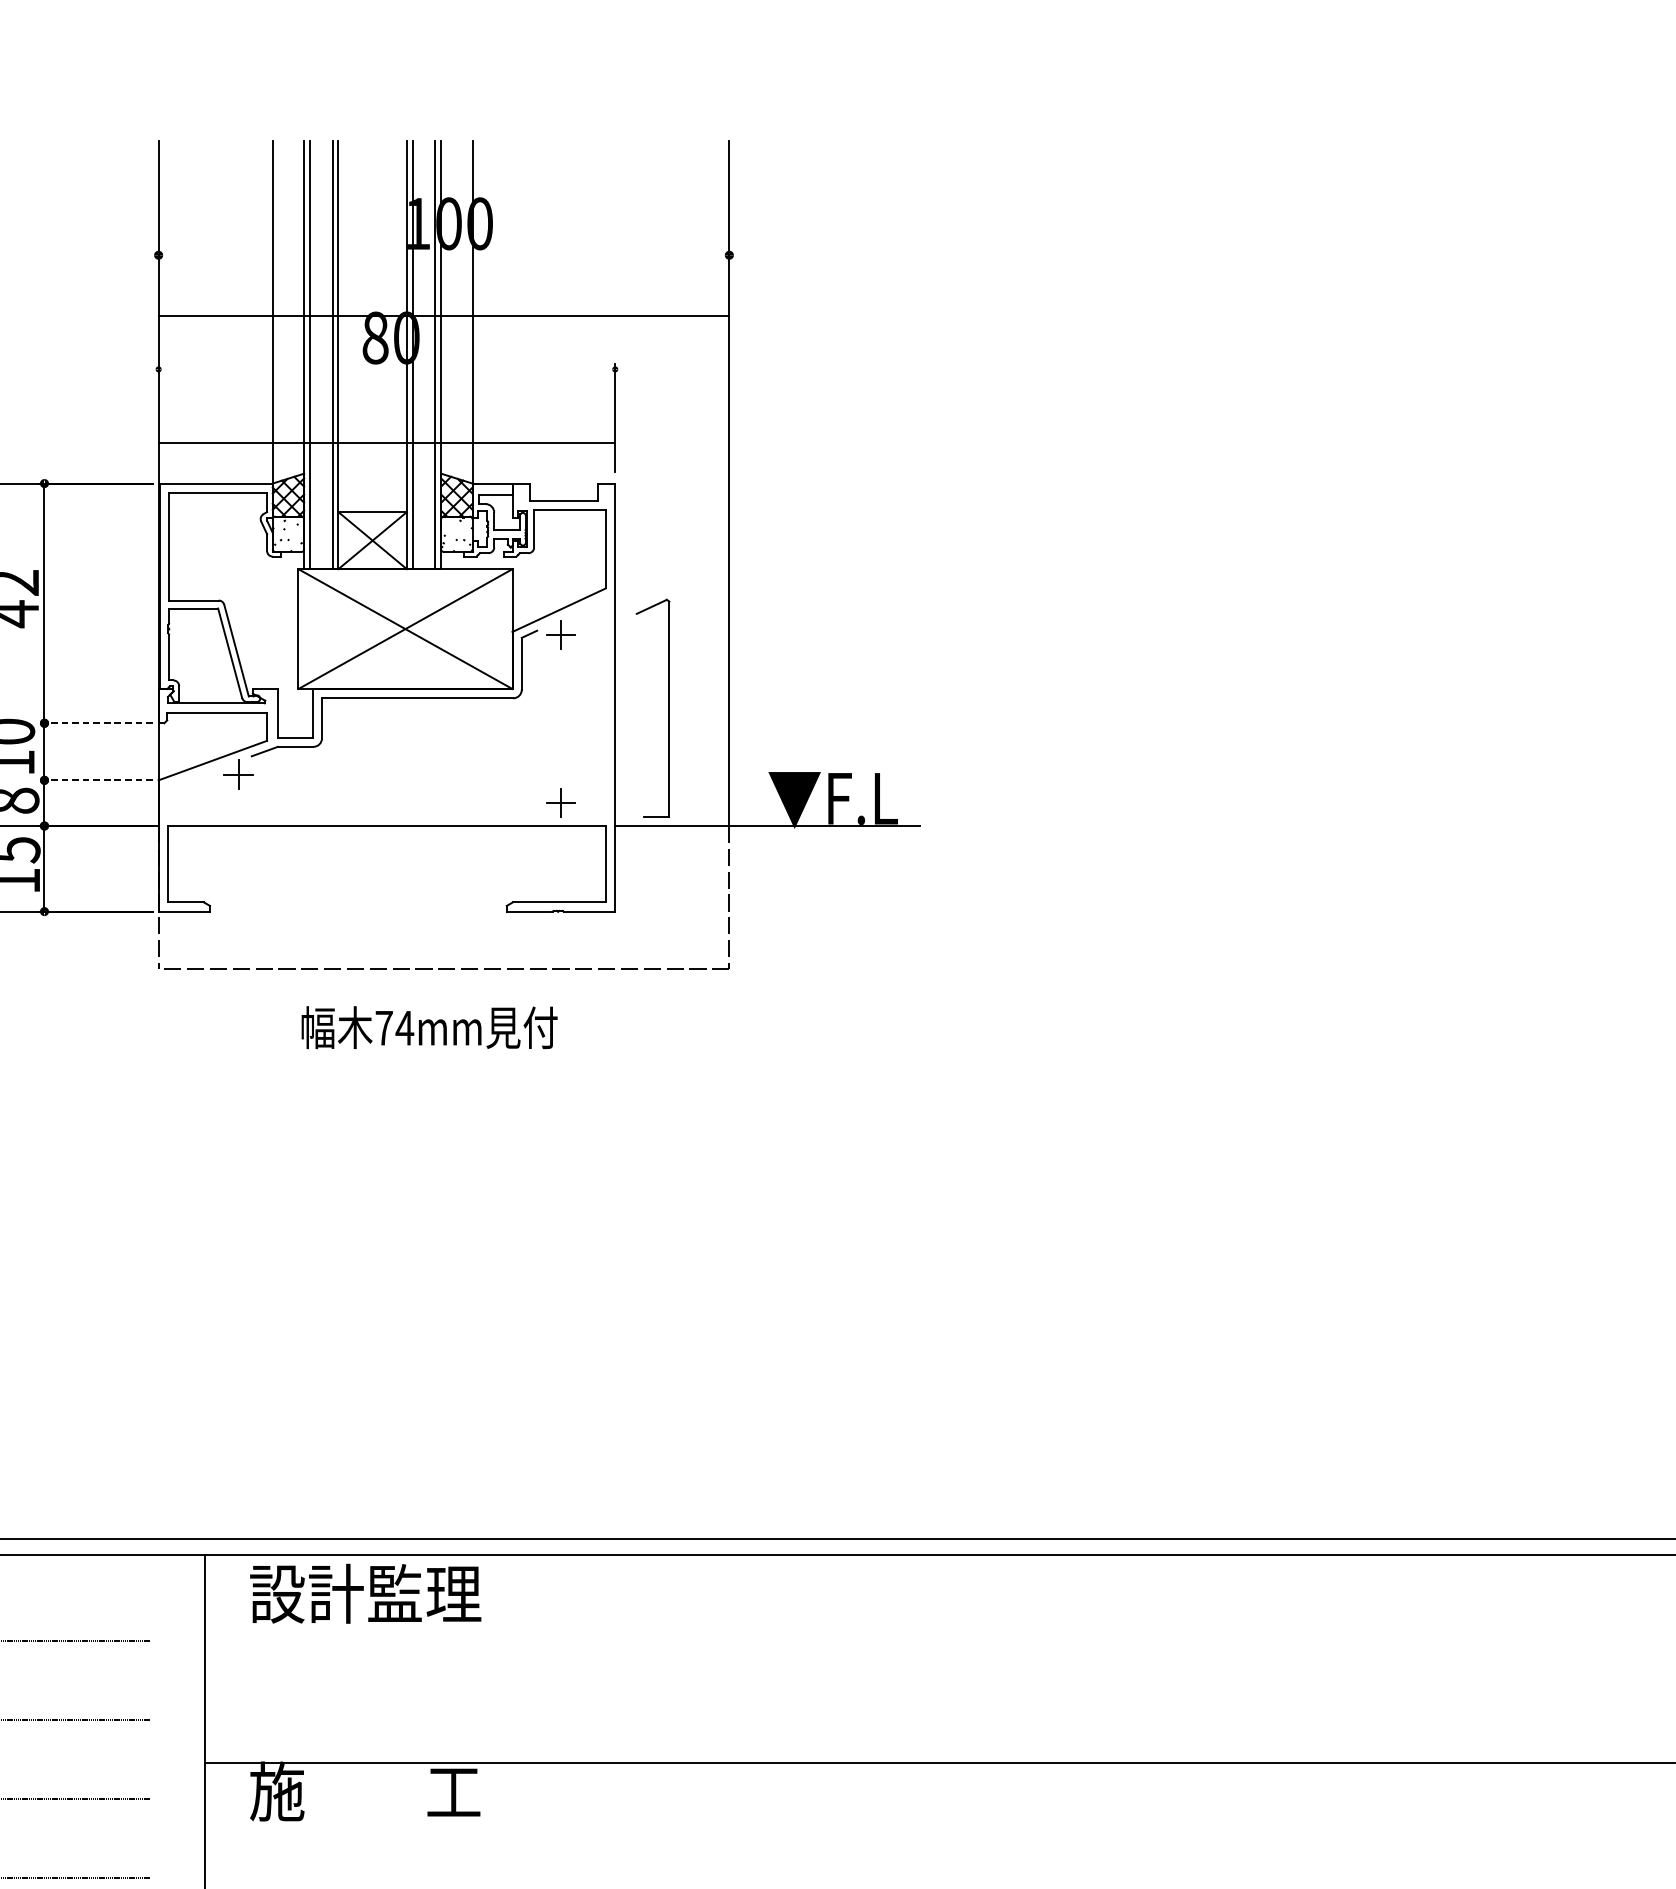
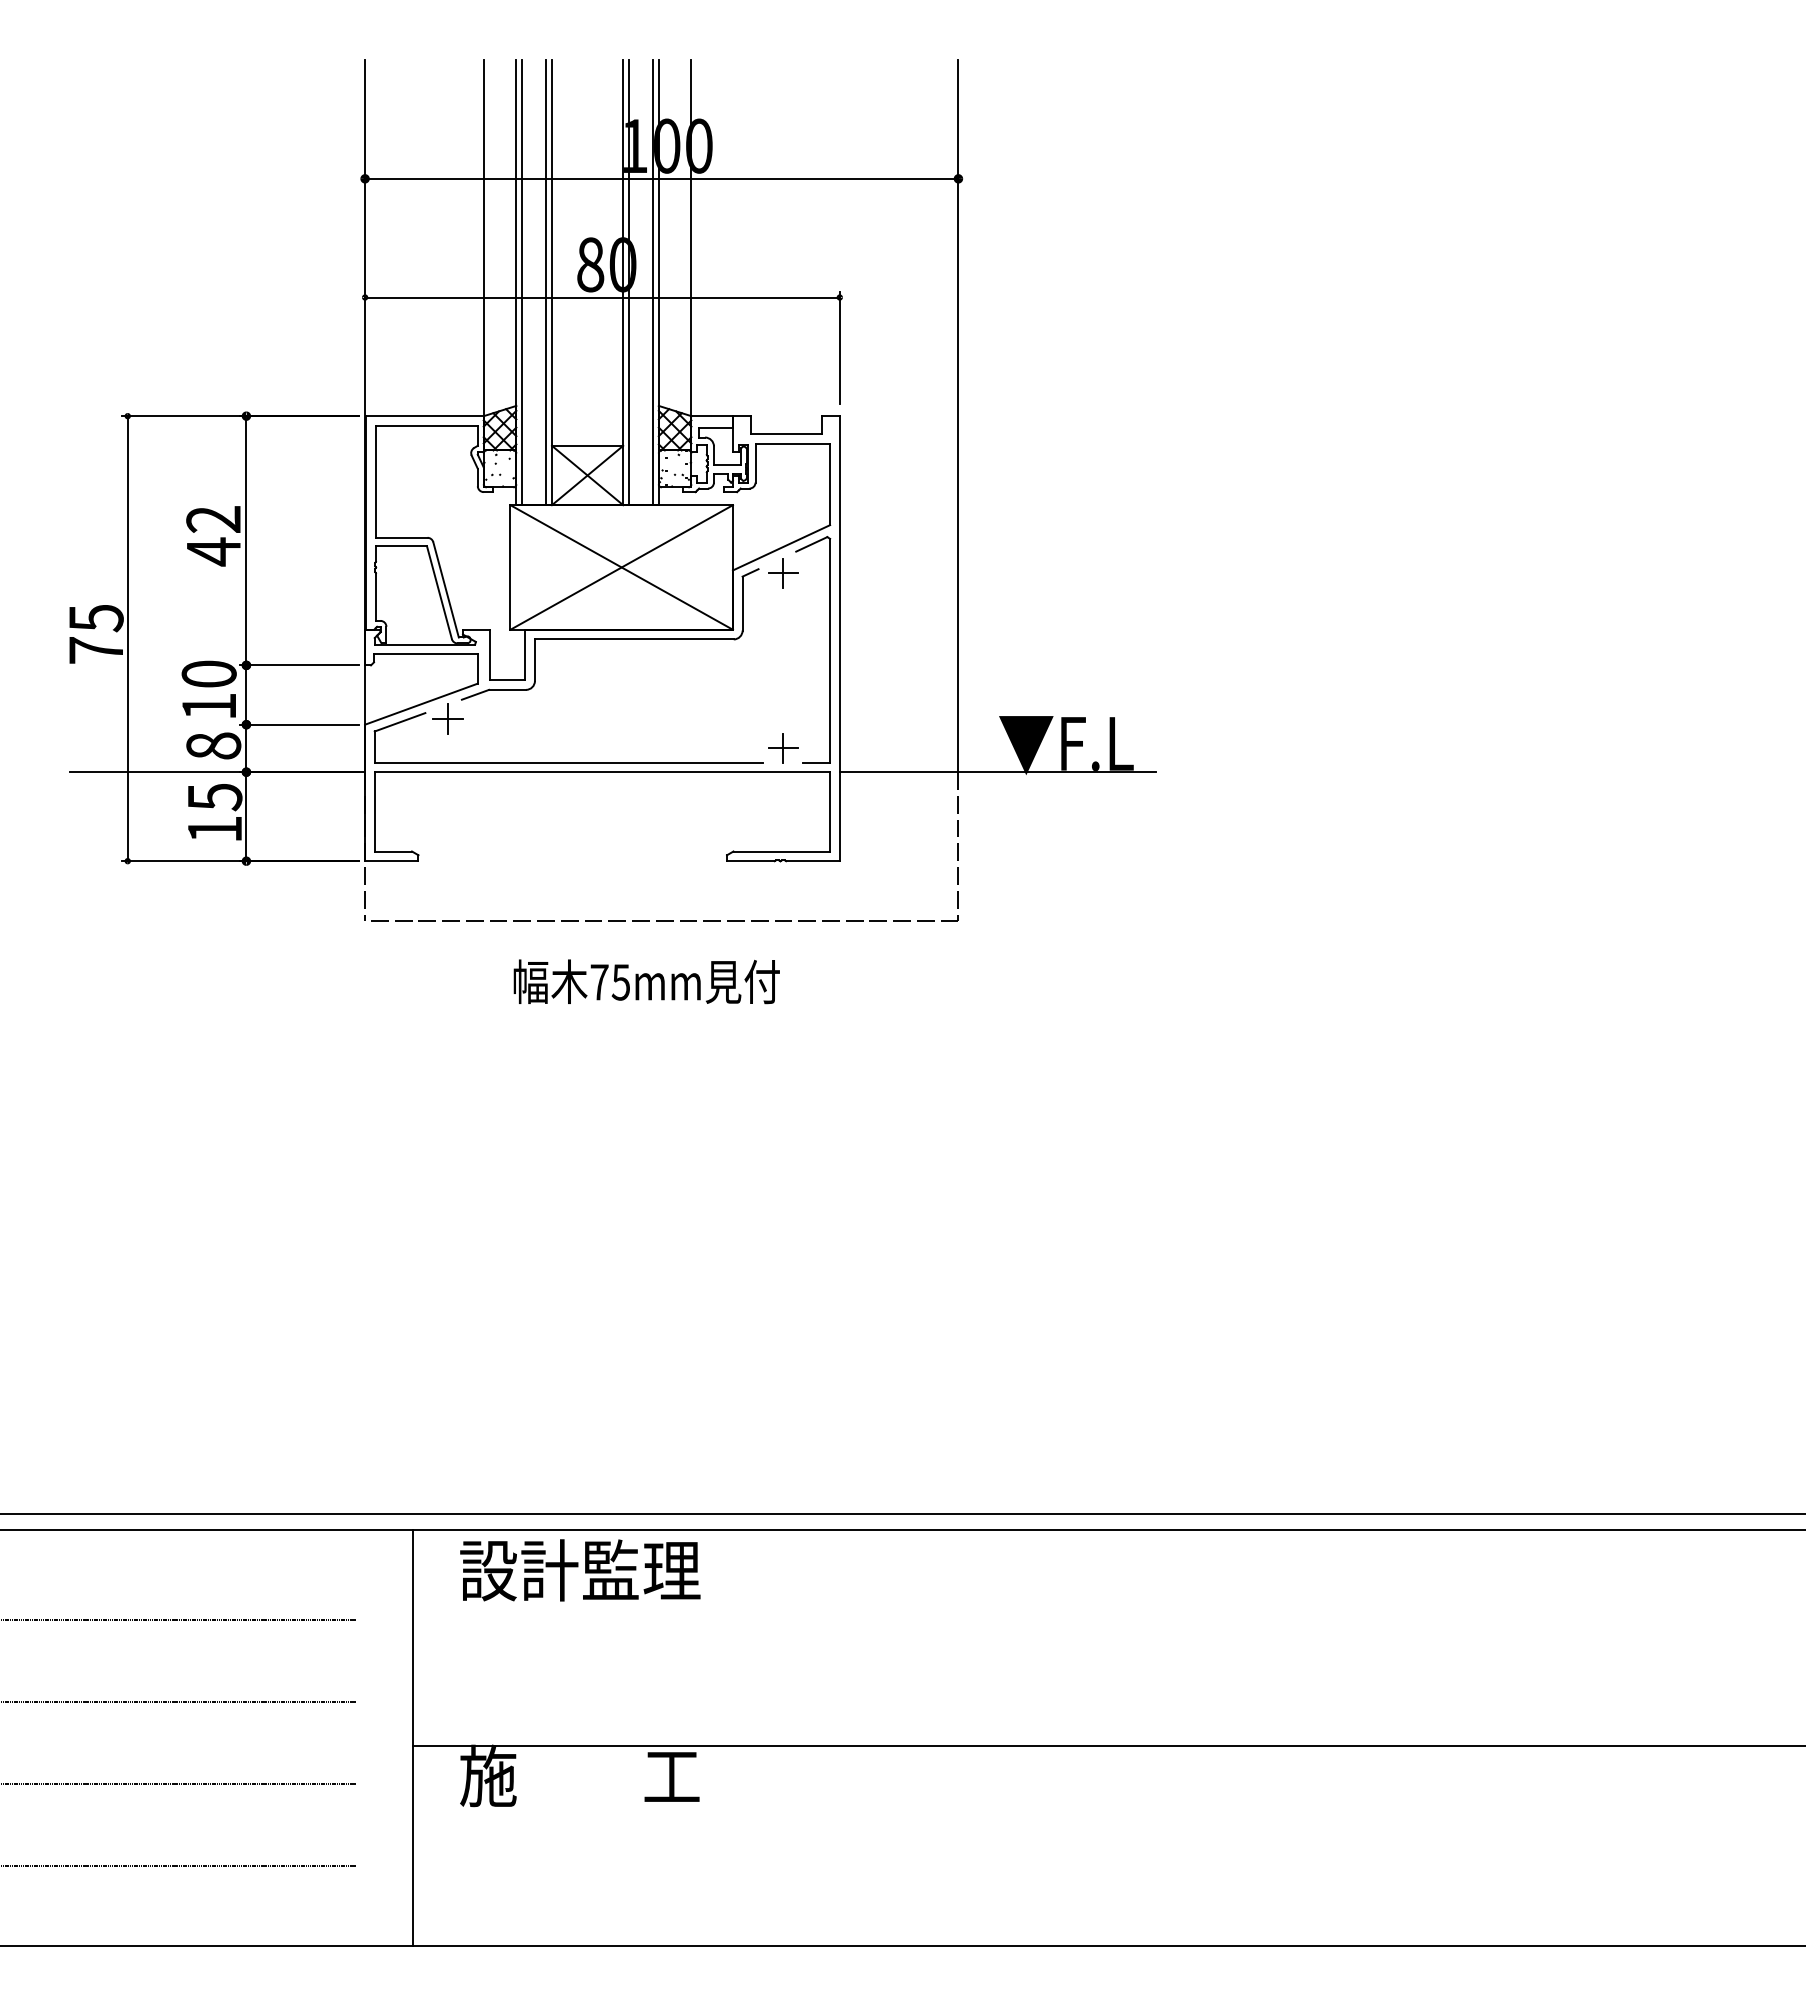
line: (443, 315) -> (661, 178), moved
line: (387, 442) -> (602, 297), moved
part: (668, 707) -> (829, 649), moved
line: (95, 723) -> (299, 665), dashed -> solid
line: (95, 780) -> (299, 724), dashed -> solid
part: (354, 816) -> (568, 762), added
text: (404, 1028) -> (620, 982), 74mm -> 75mm

